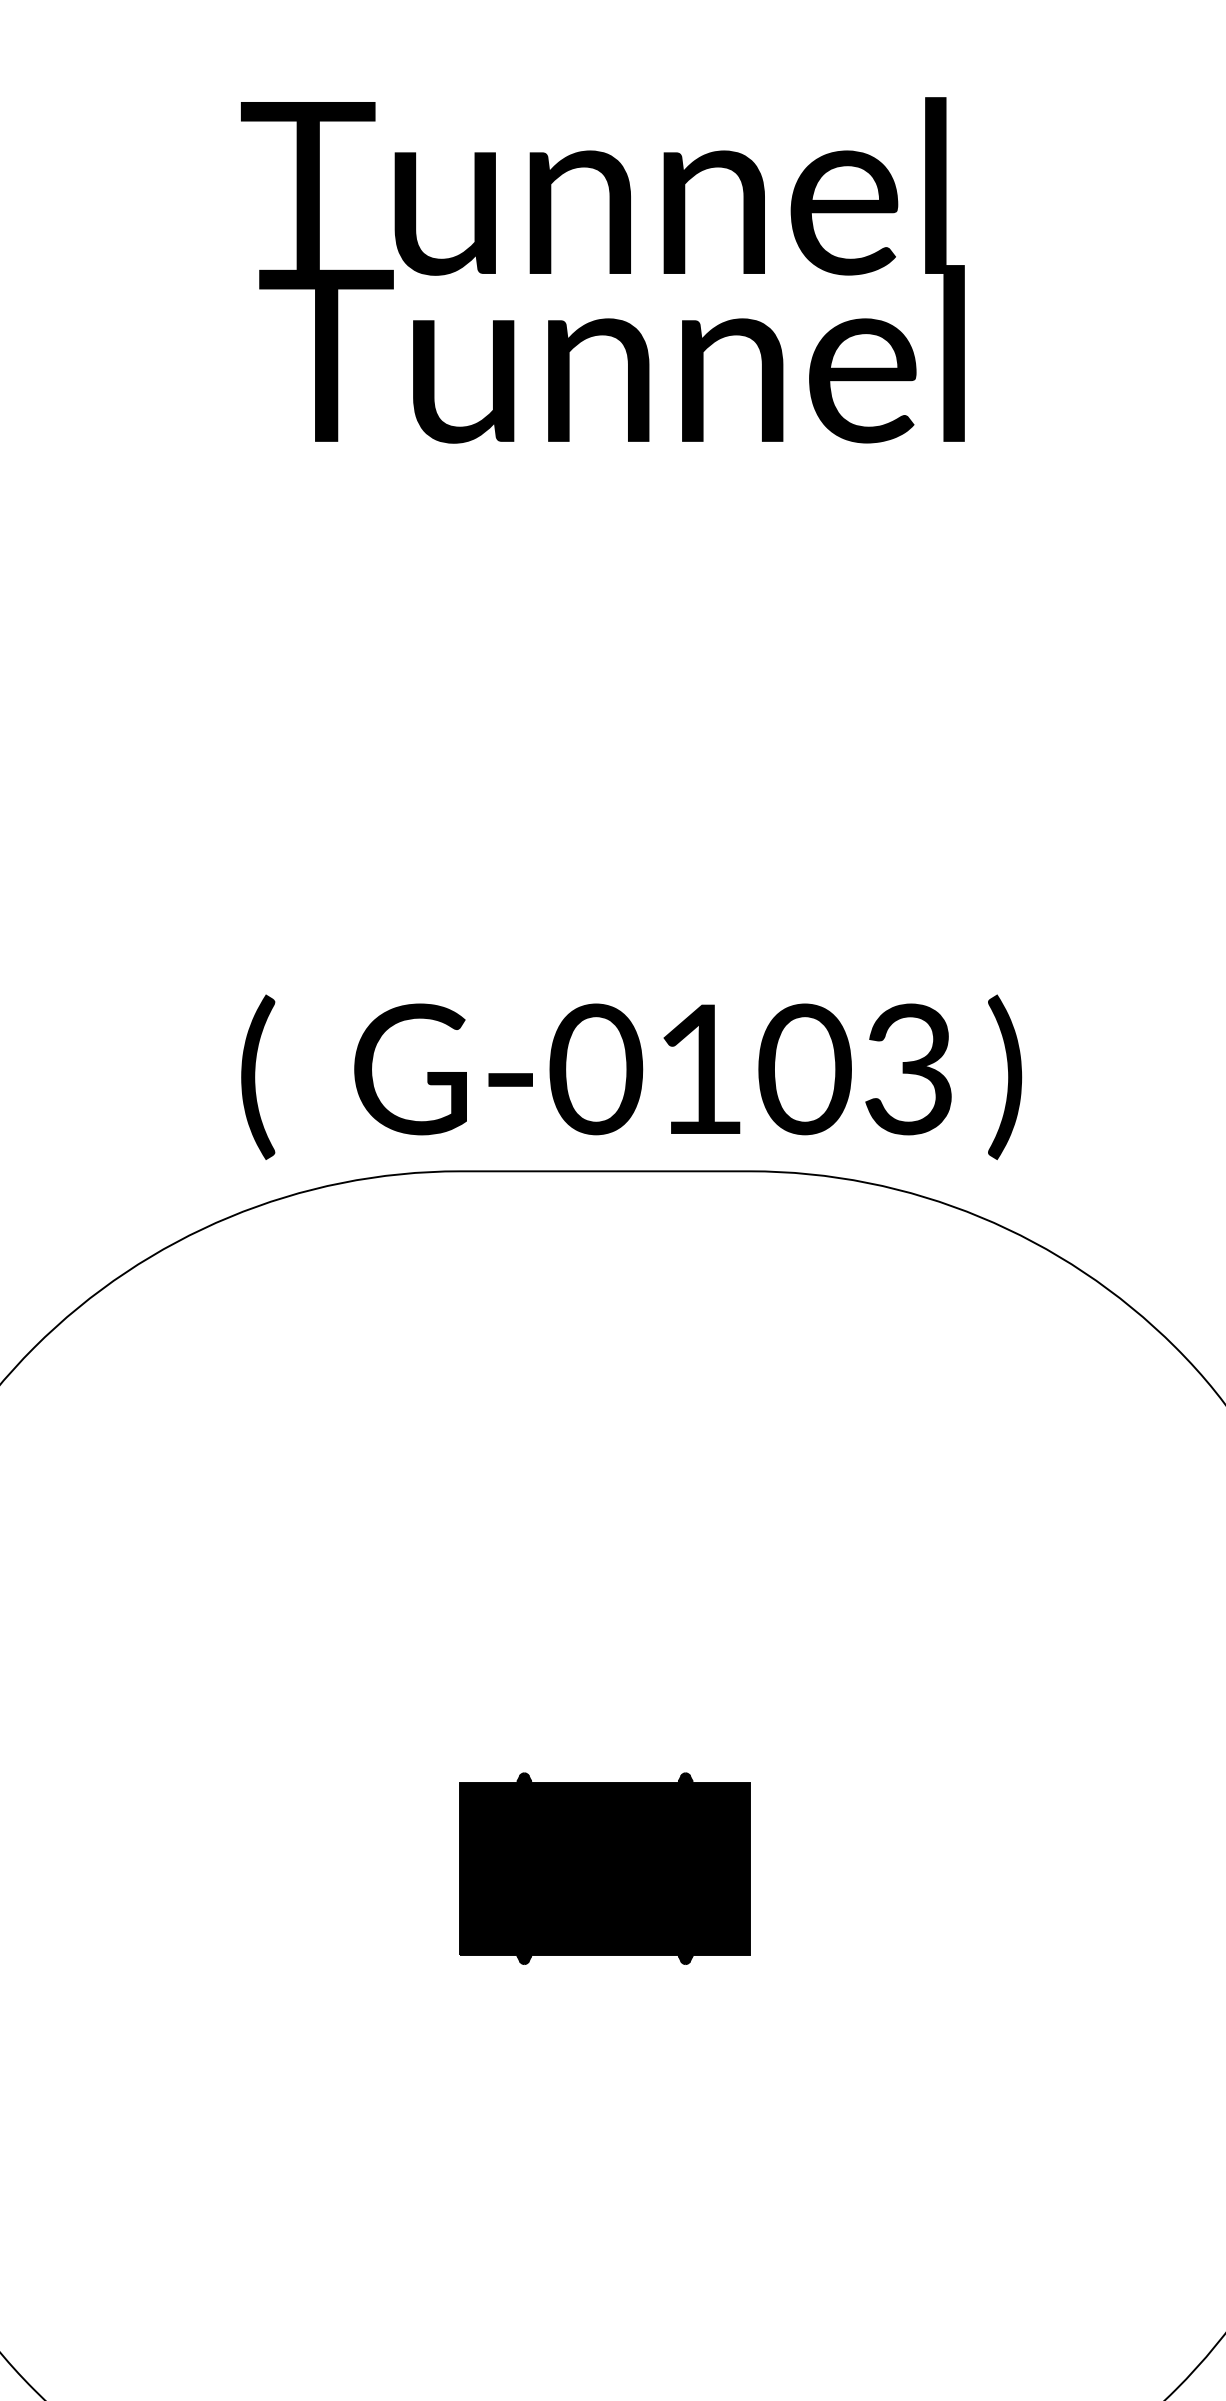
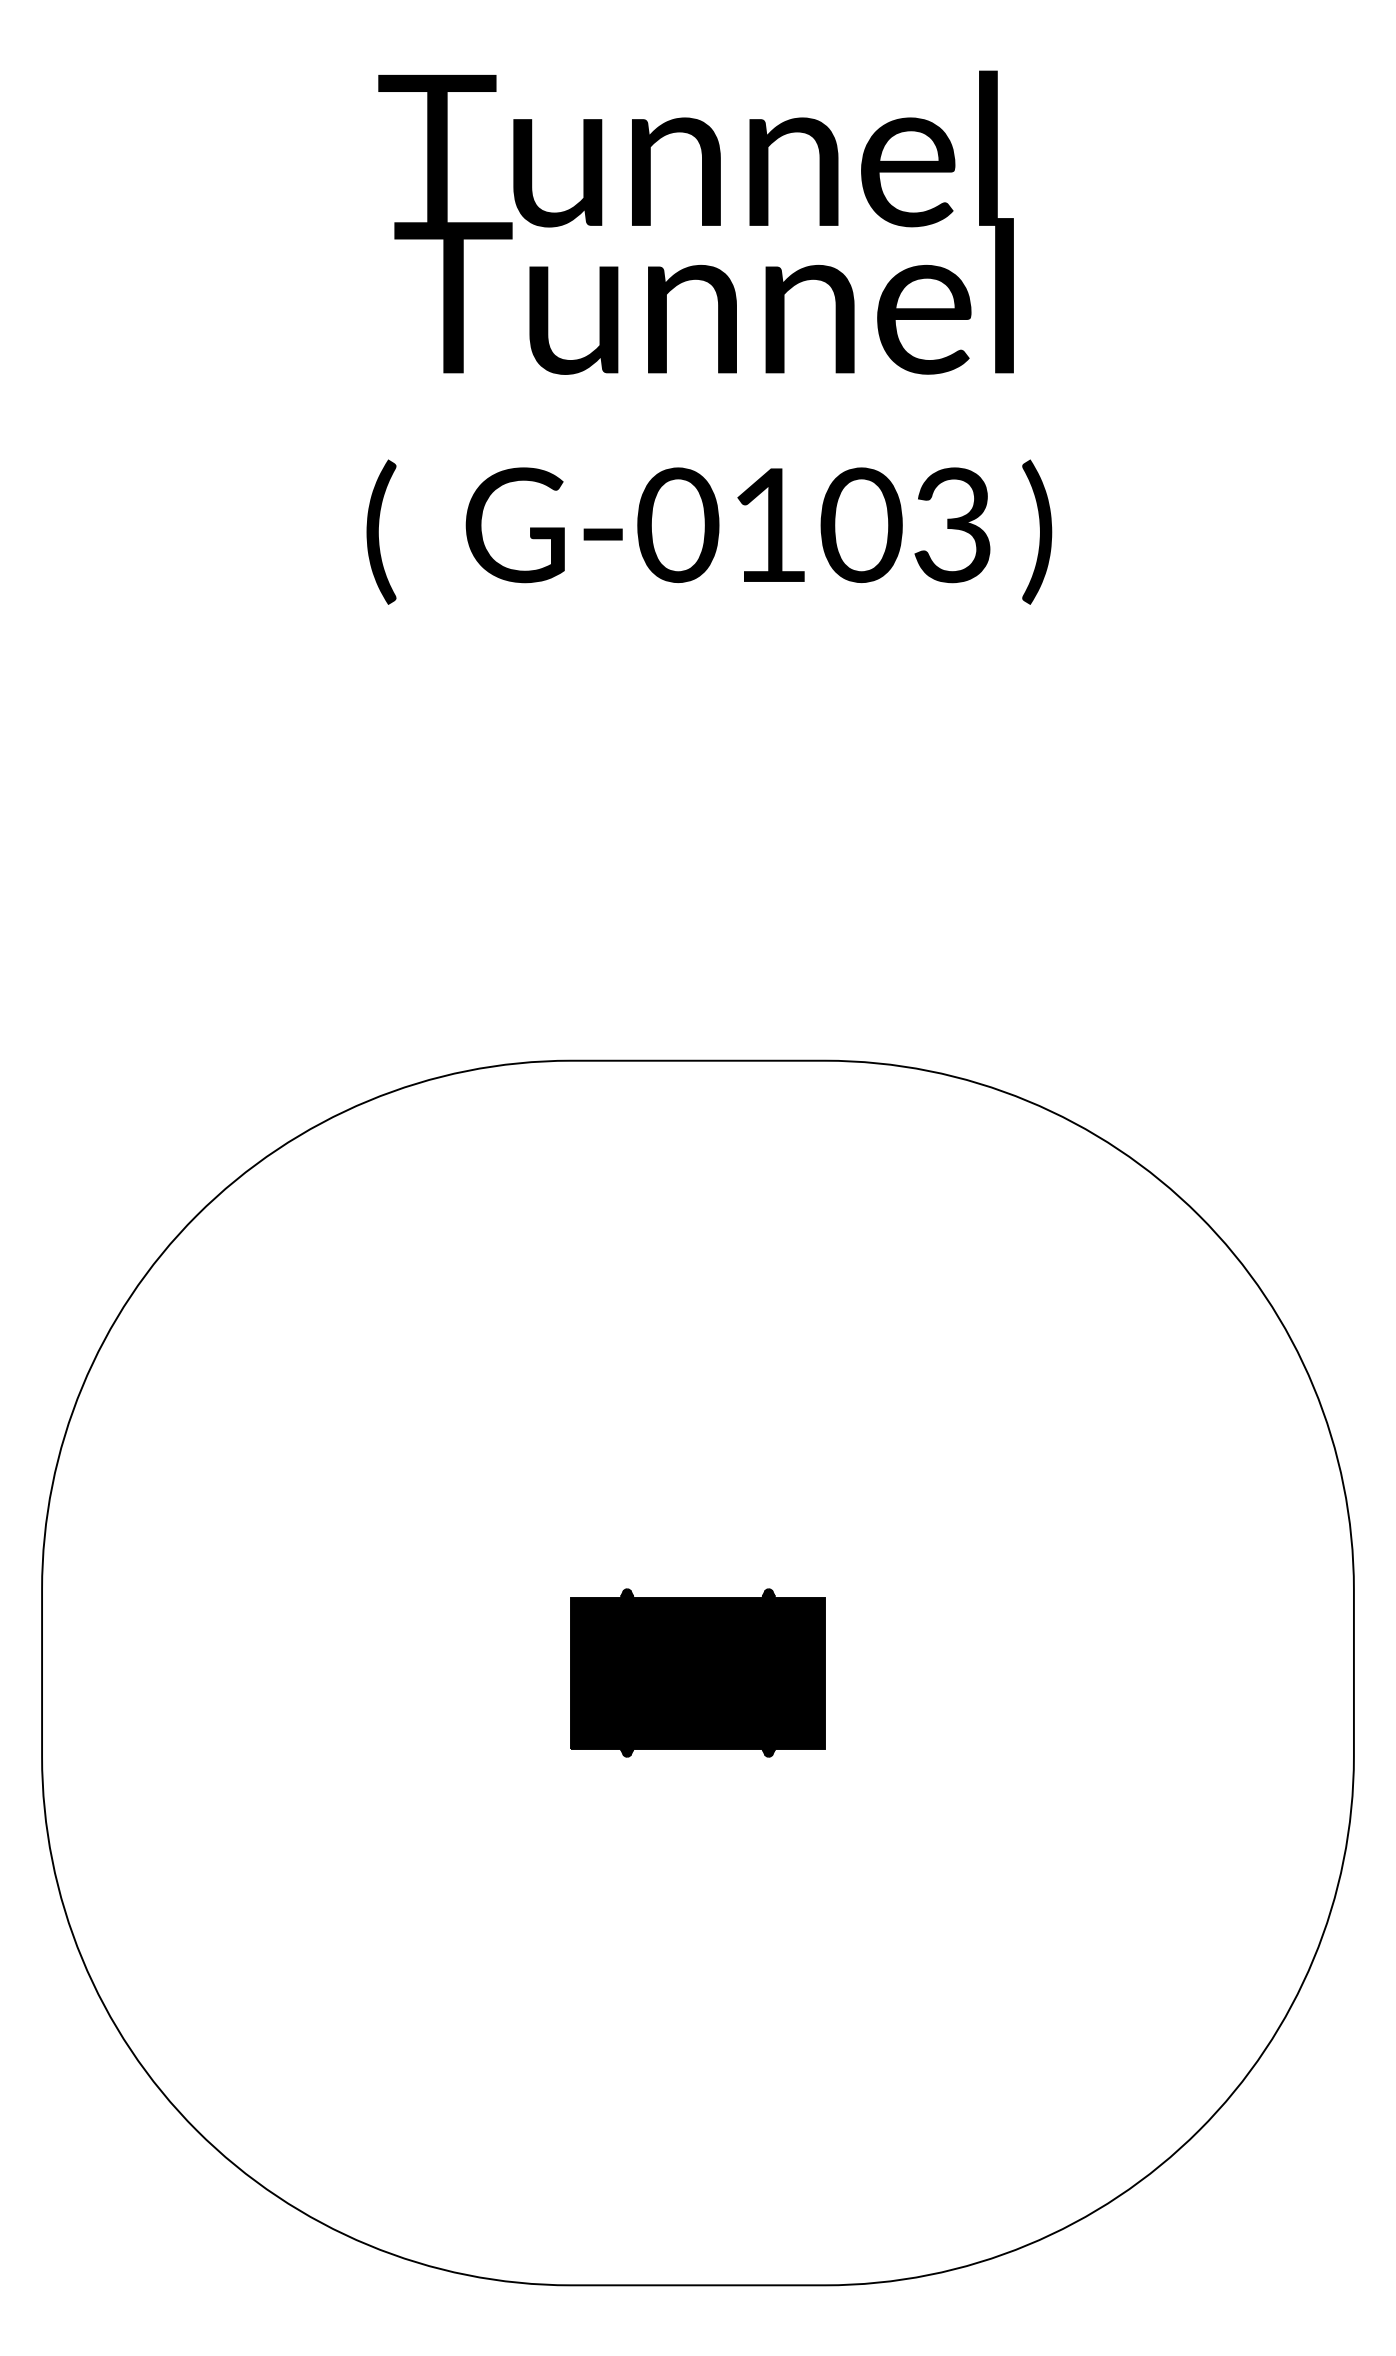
text: (602, 270) -> (695, 222), moved
text: (631, 1076) -> (709, 531), moved

